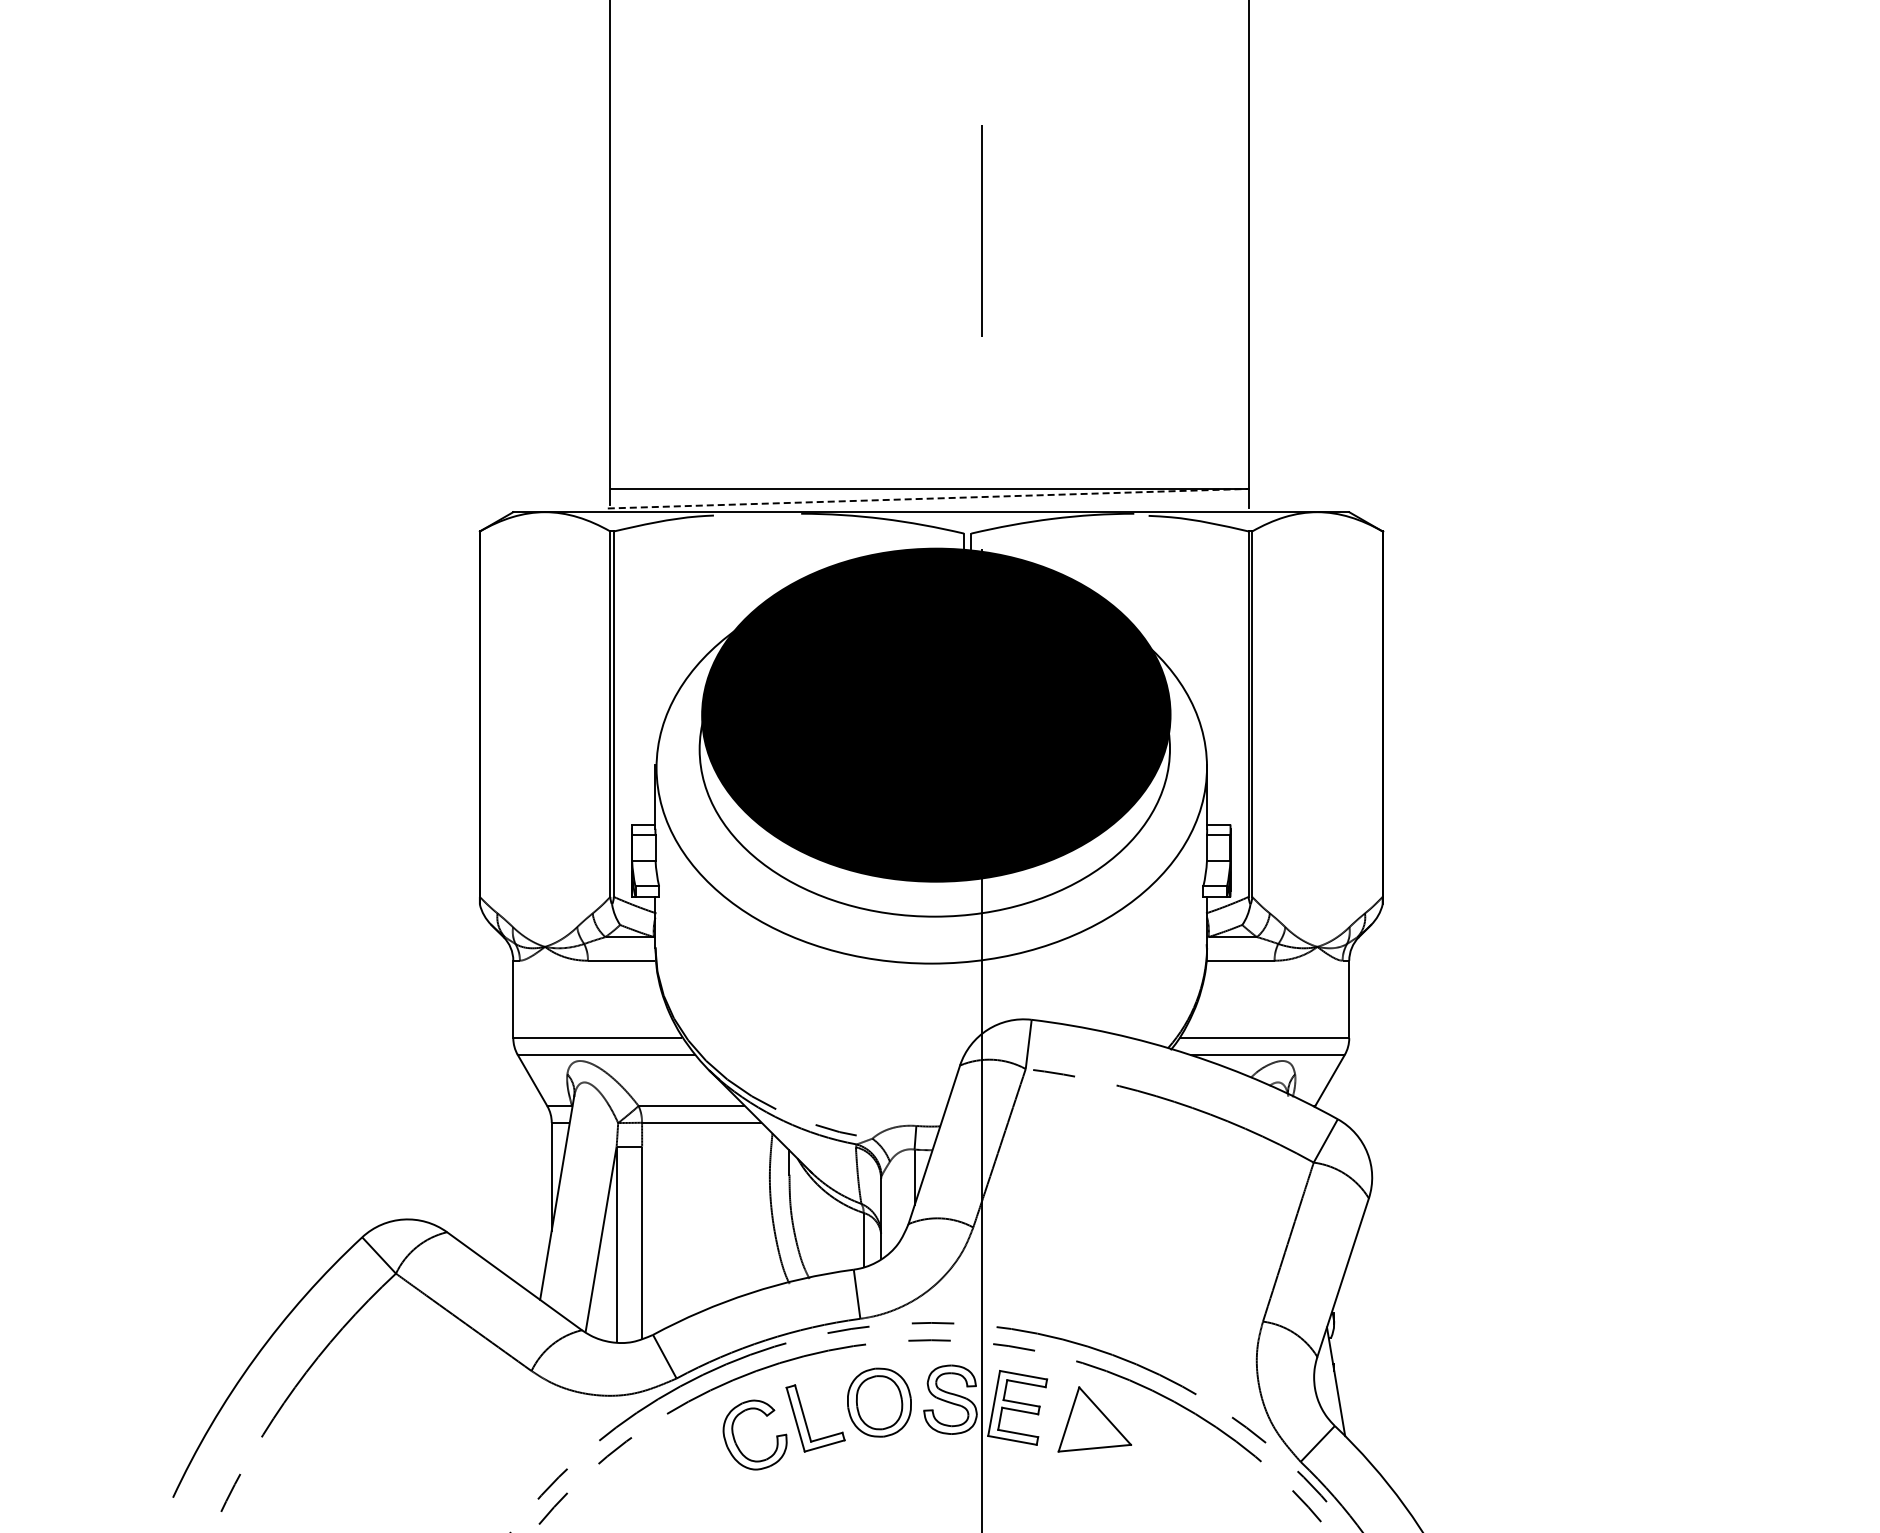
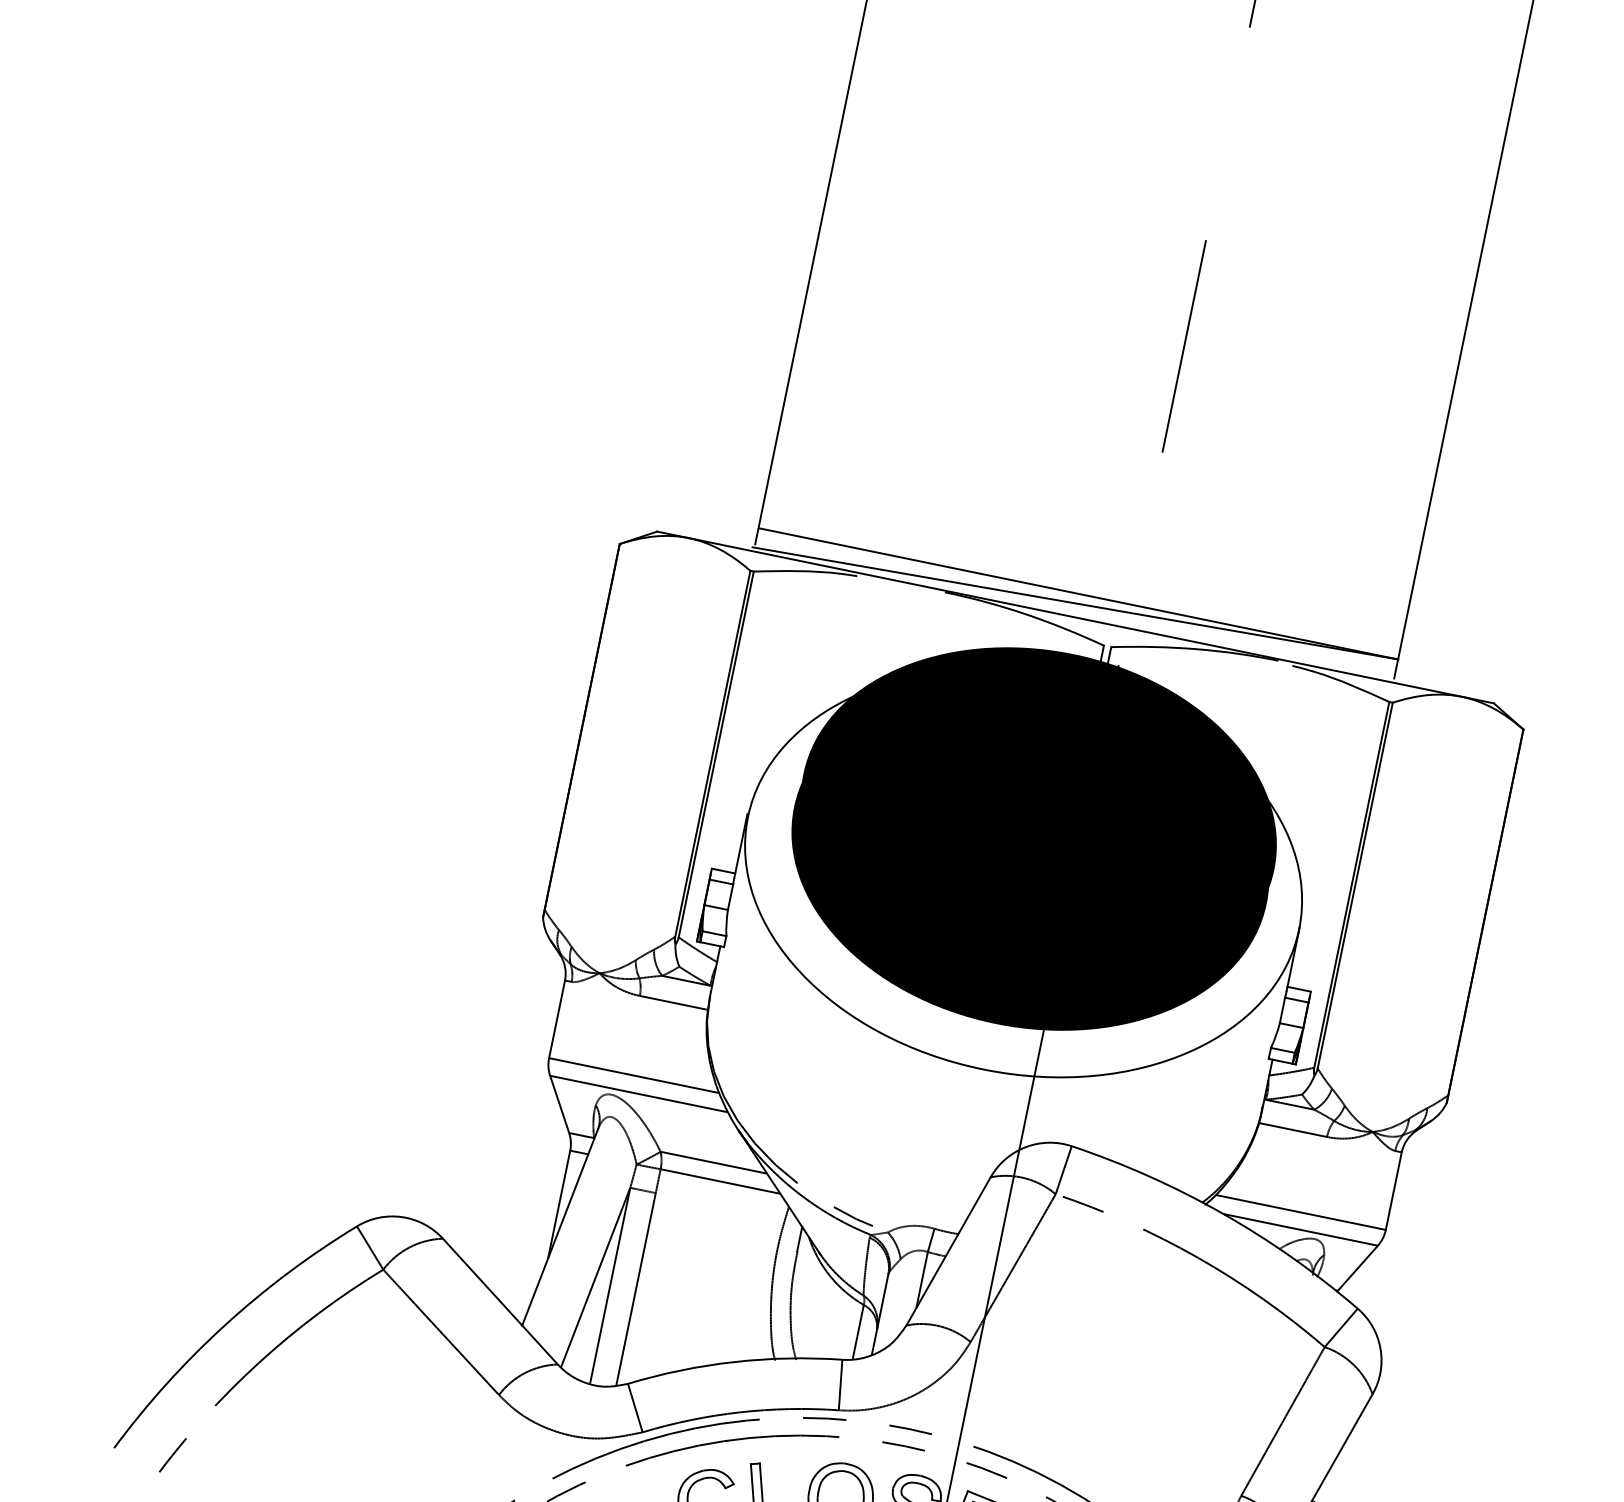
line: (928, 498) -> (1075, 603), dashed -> solid
fill: (934, 748) -> (1030, 854), added

